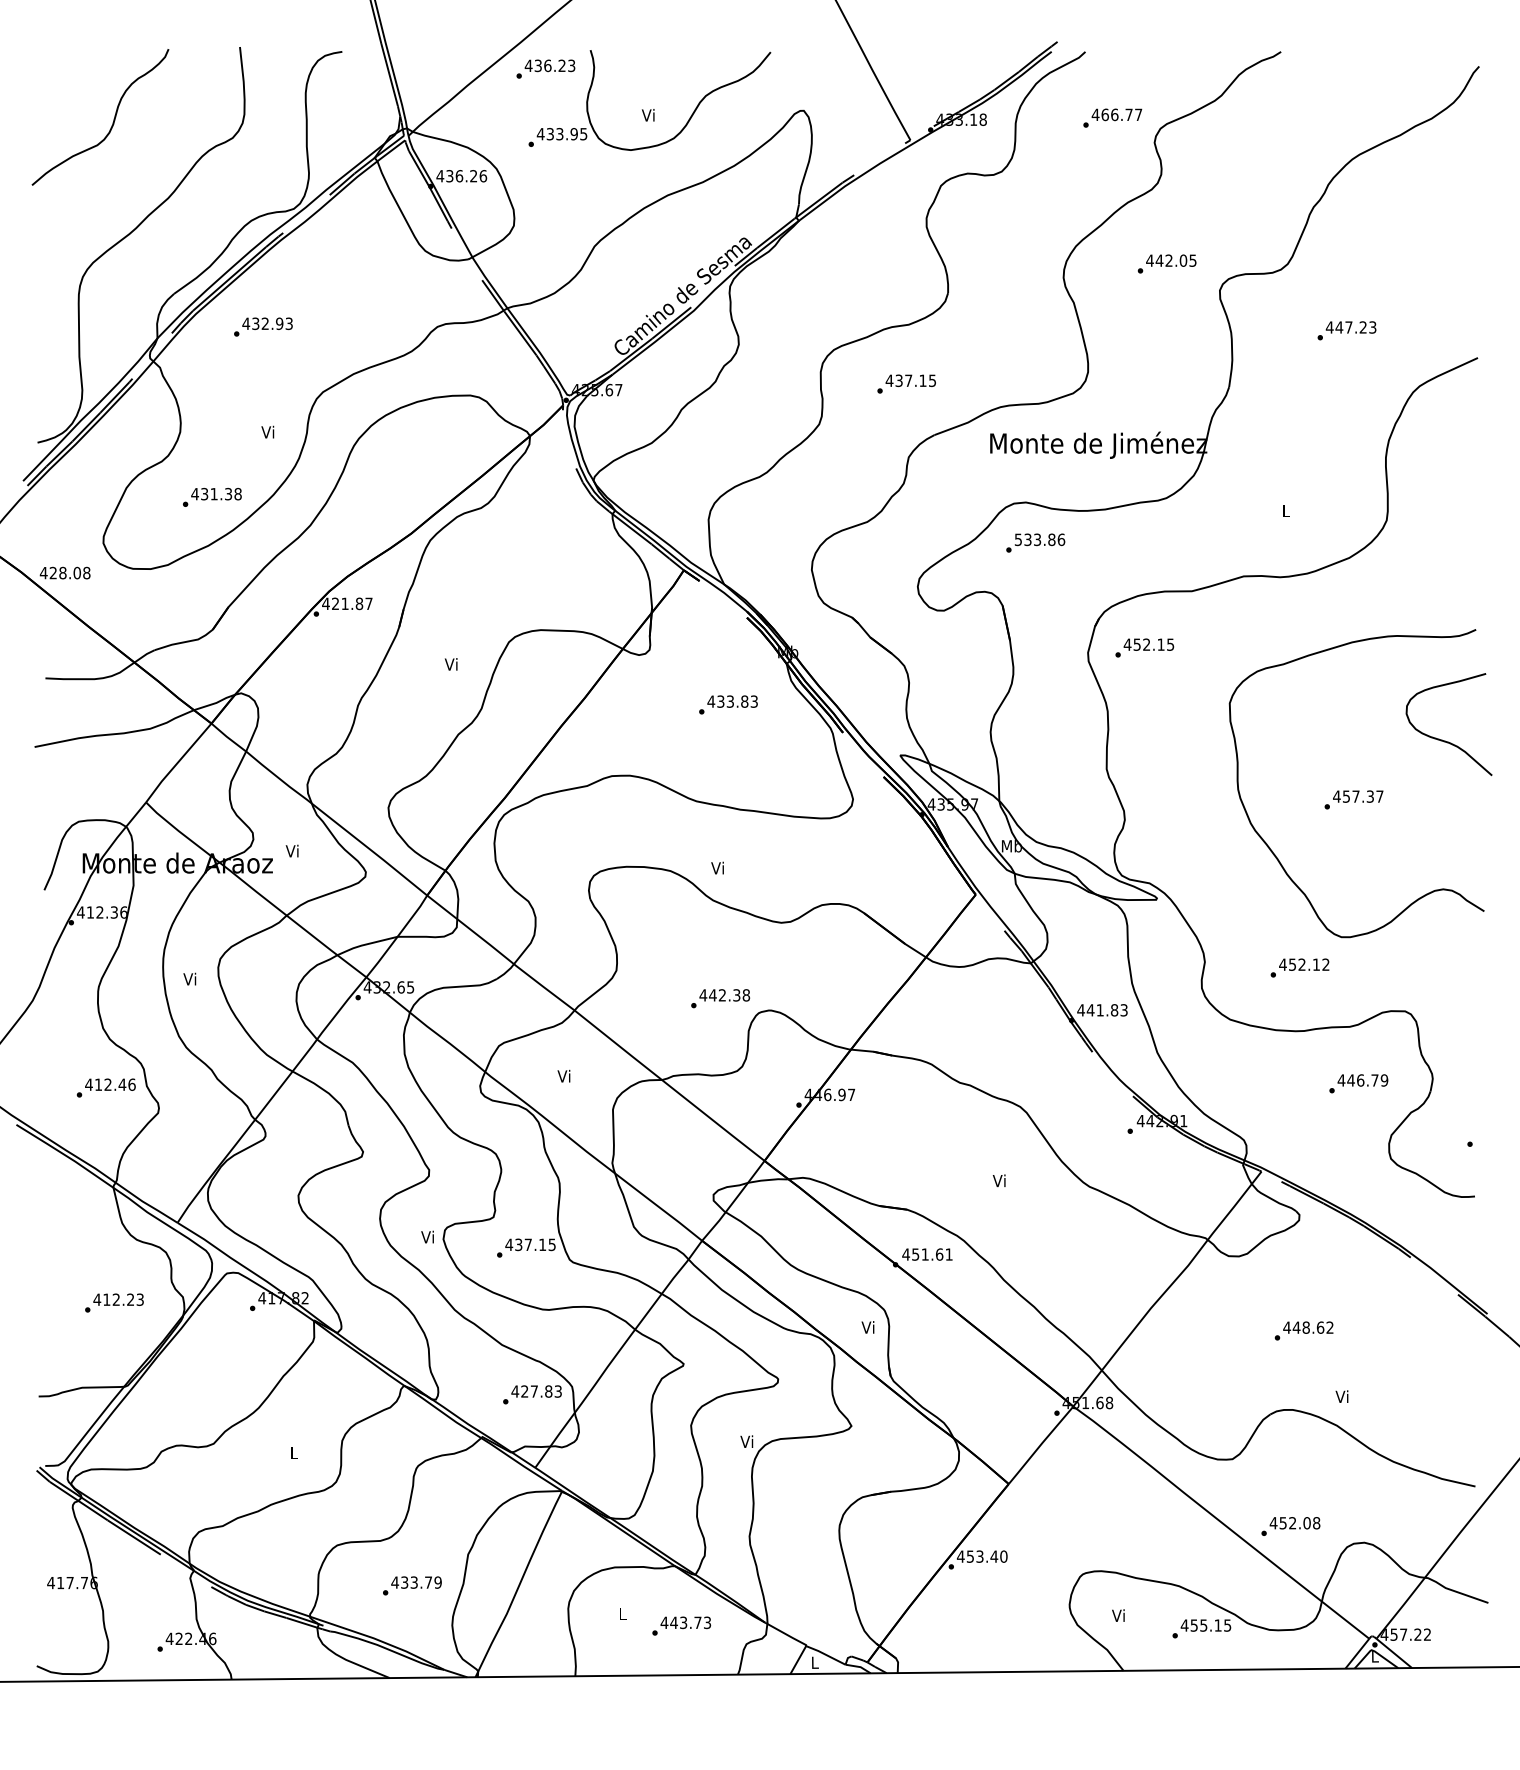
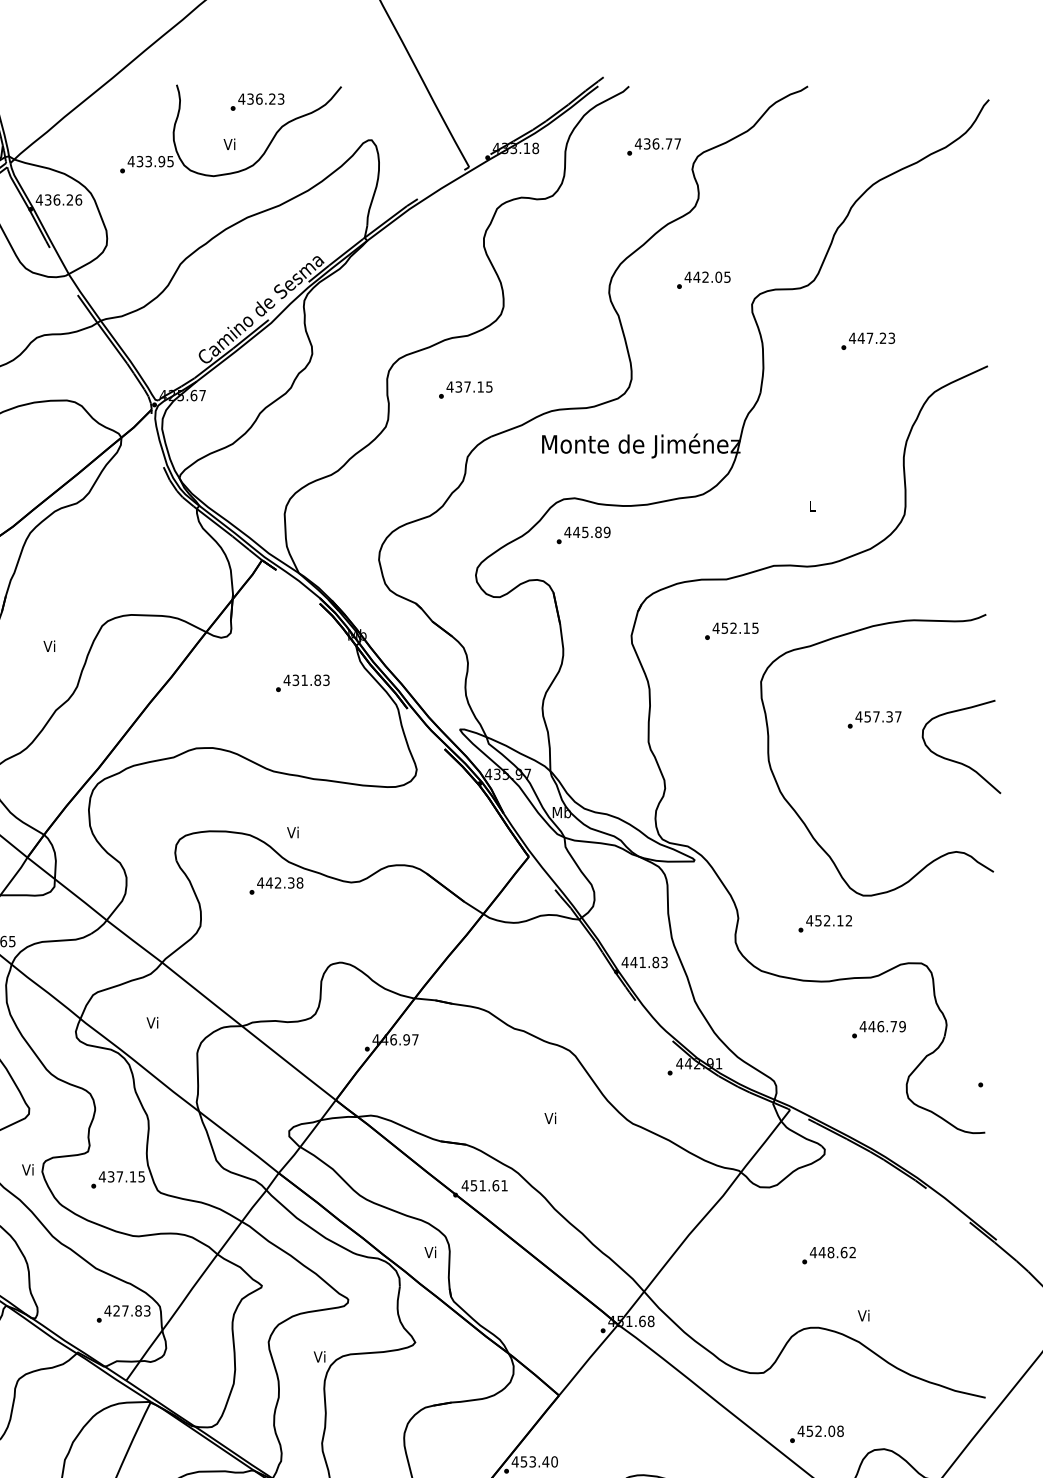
text: (545, 68) -> (257, 101), moved
text: (1104, 114) -> (646, 143), 466.77 -> 436.77
text: (1039, 539) -> (587, 532), 533.86 -> 445.89
text: (1144, 647) -> (731, 630), moved
text: (729, 701) -> (303, 680), 433.83 -> 431.83
curve: (1442, 739) -> (955, 760), moved
text: (1353, 799) -> (874, 719), moved
text: (720, 998) -> (276, 885), moved

